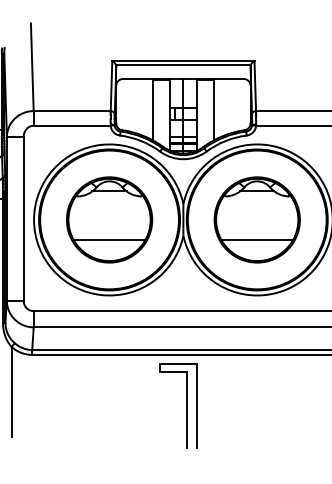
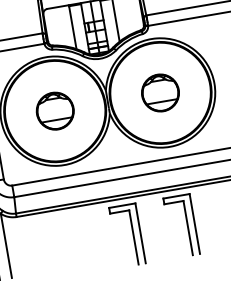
part: (109, 219) -> (55, 110), size x0.6
part: (256, 219) -> (159, 92), size x0.6
part: (262, 405) -> (187, 224), added

